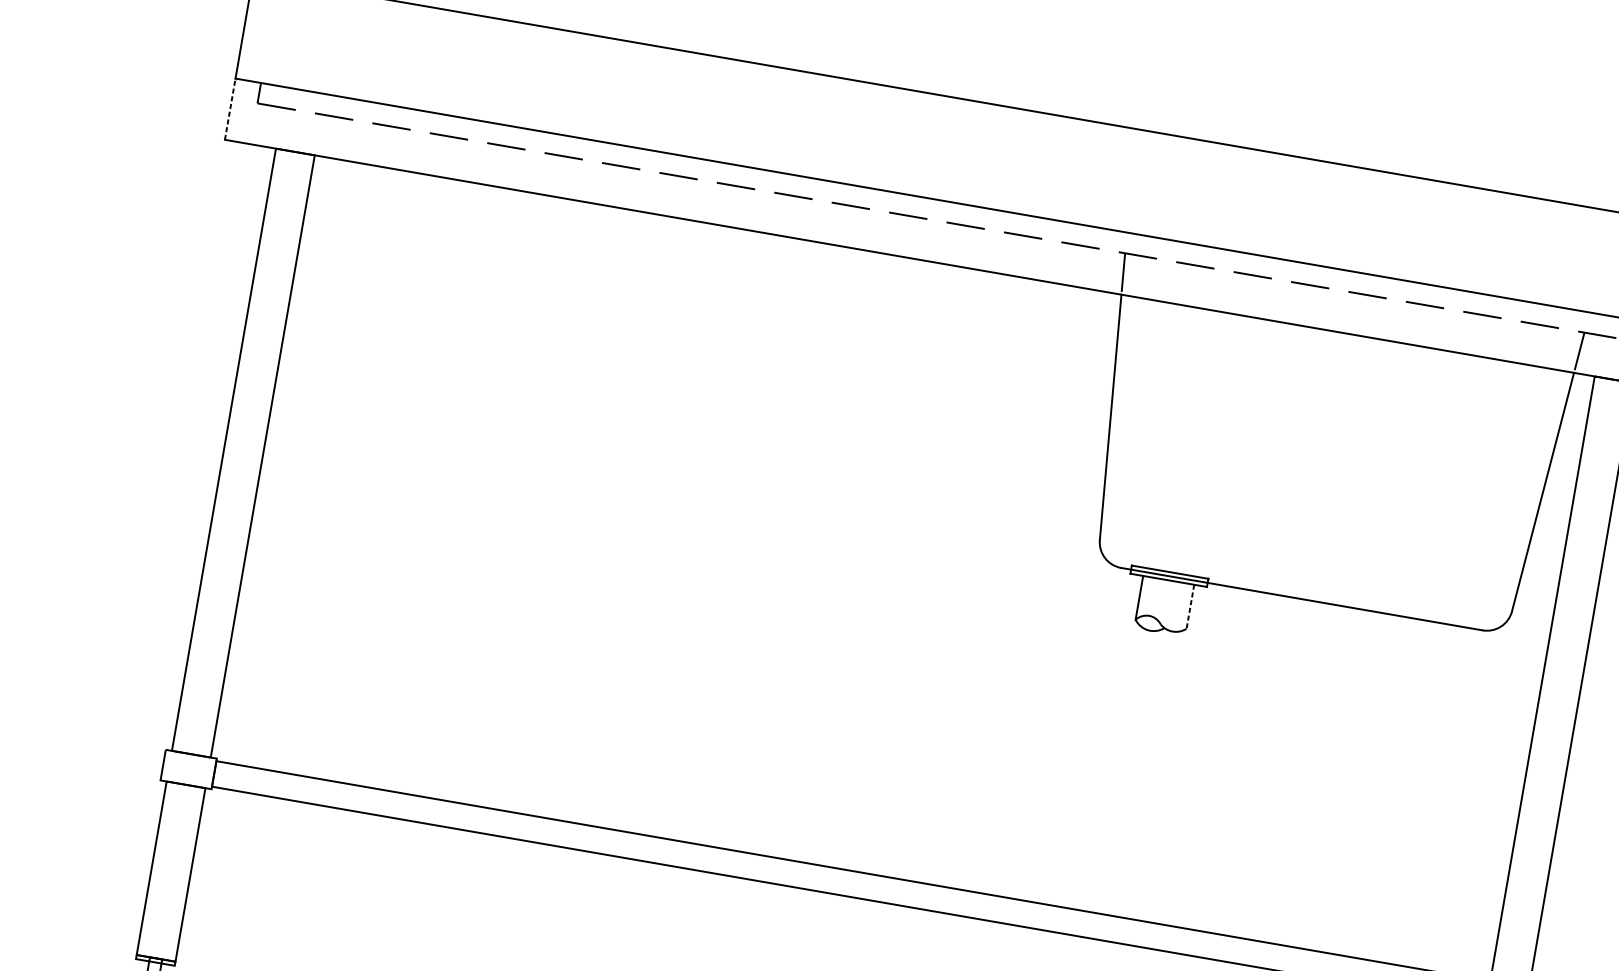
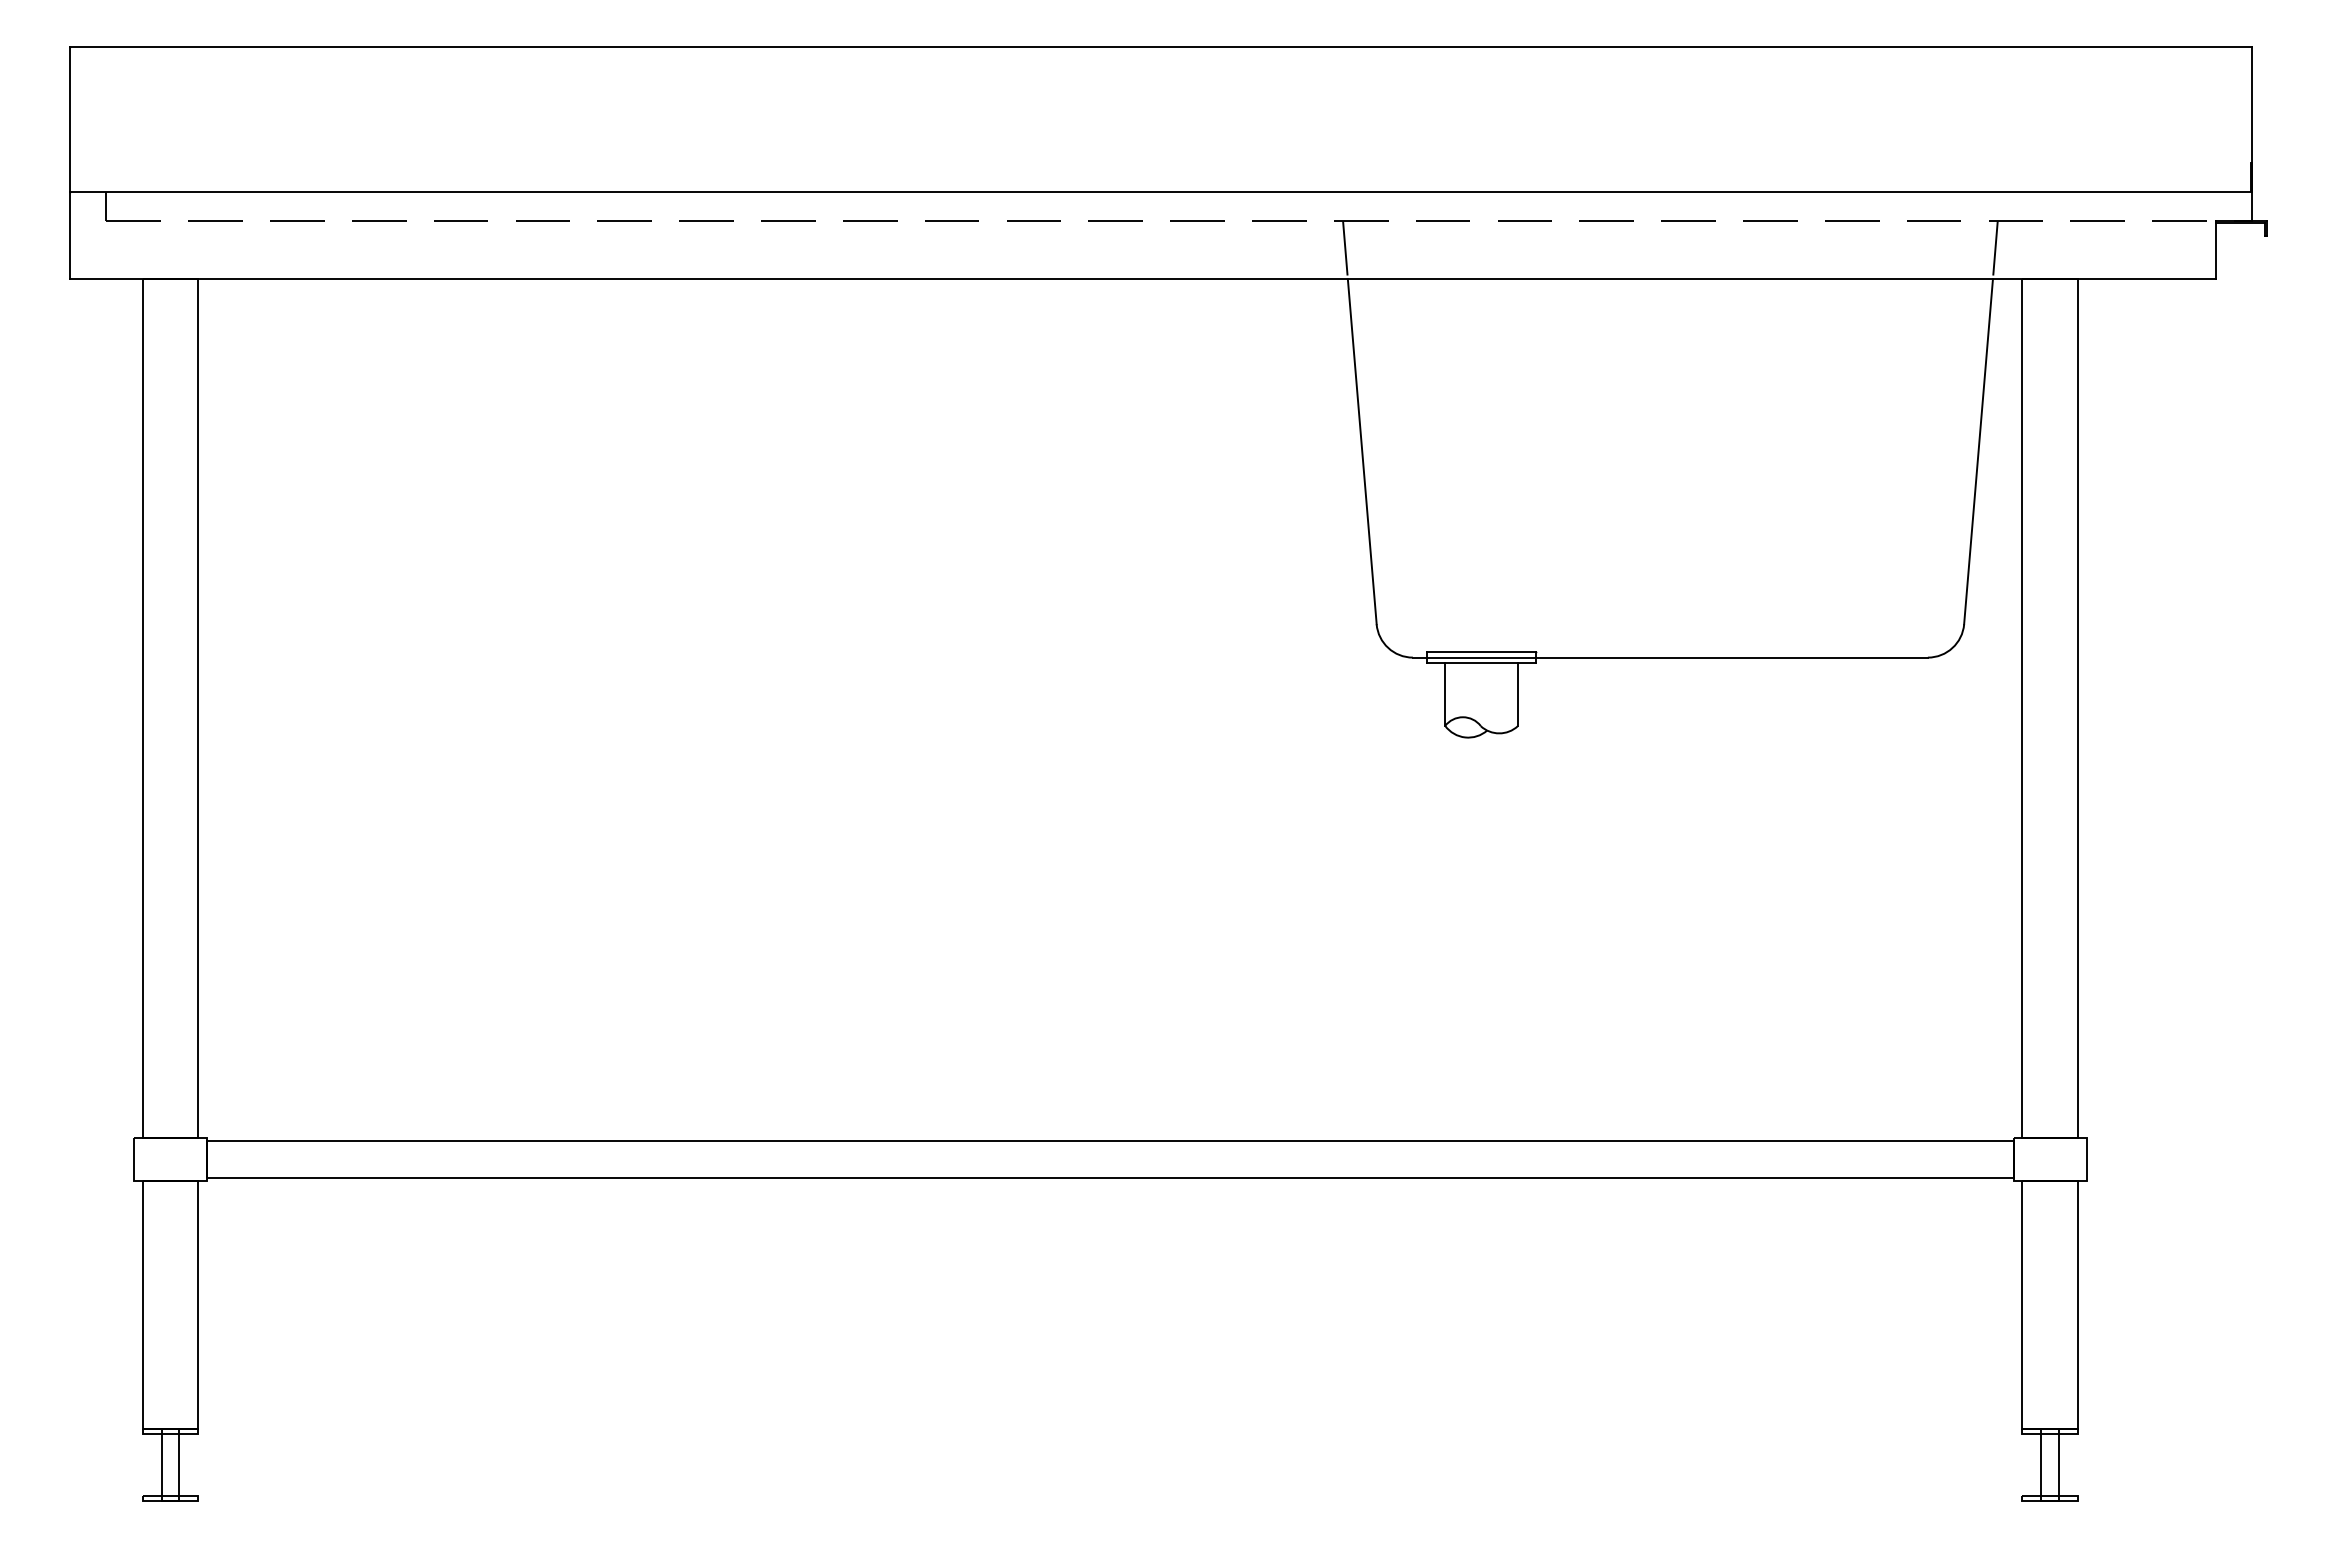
line: (230, 109) -> (70, 235), dashed -> solid
line: (1190, 607) -> (1517, 695), dashed -> solid

